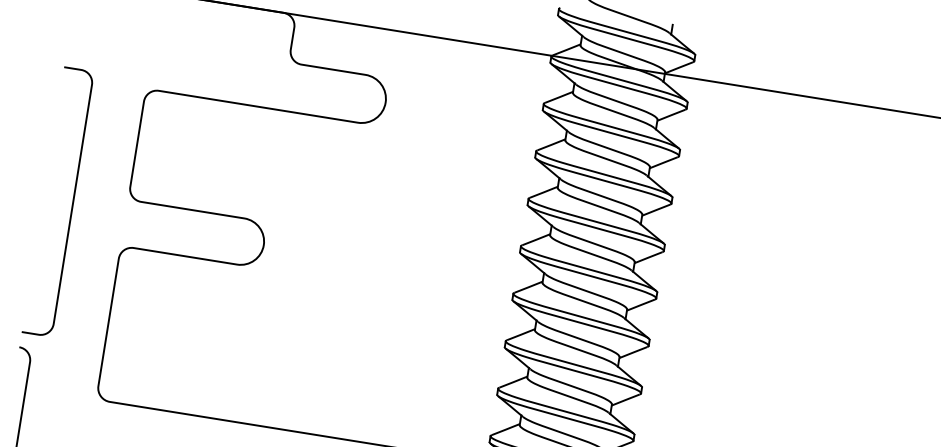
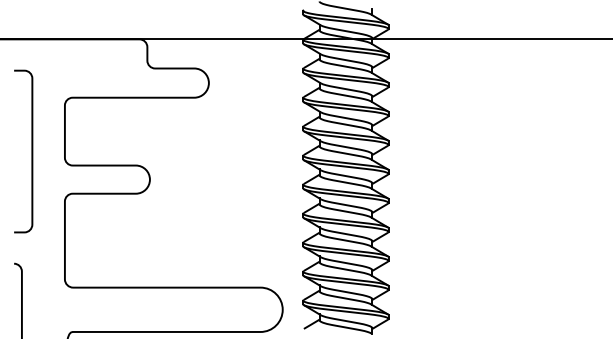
curve: (71, 204) -> (31, 151), moved

